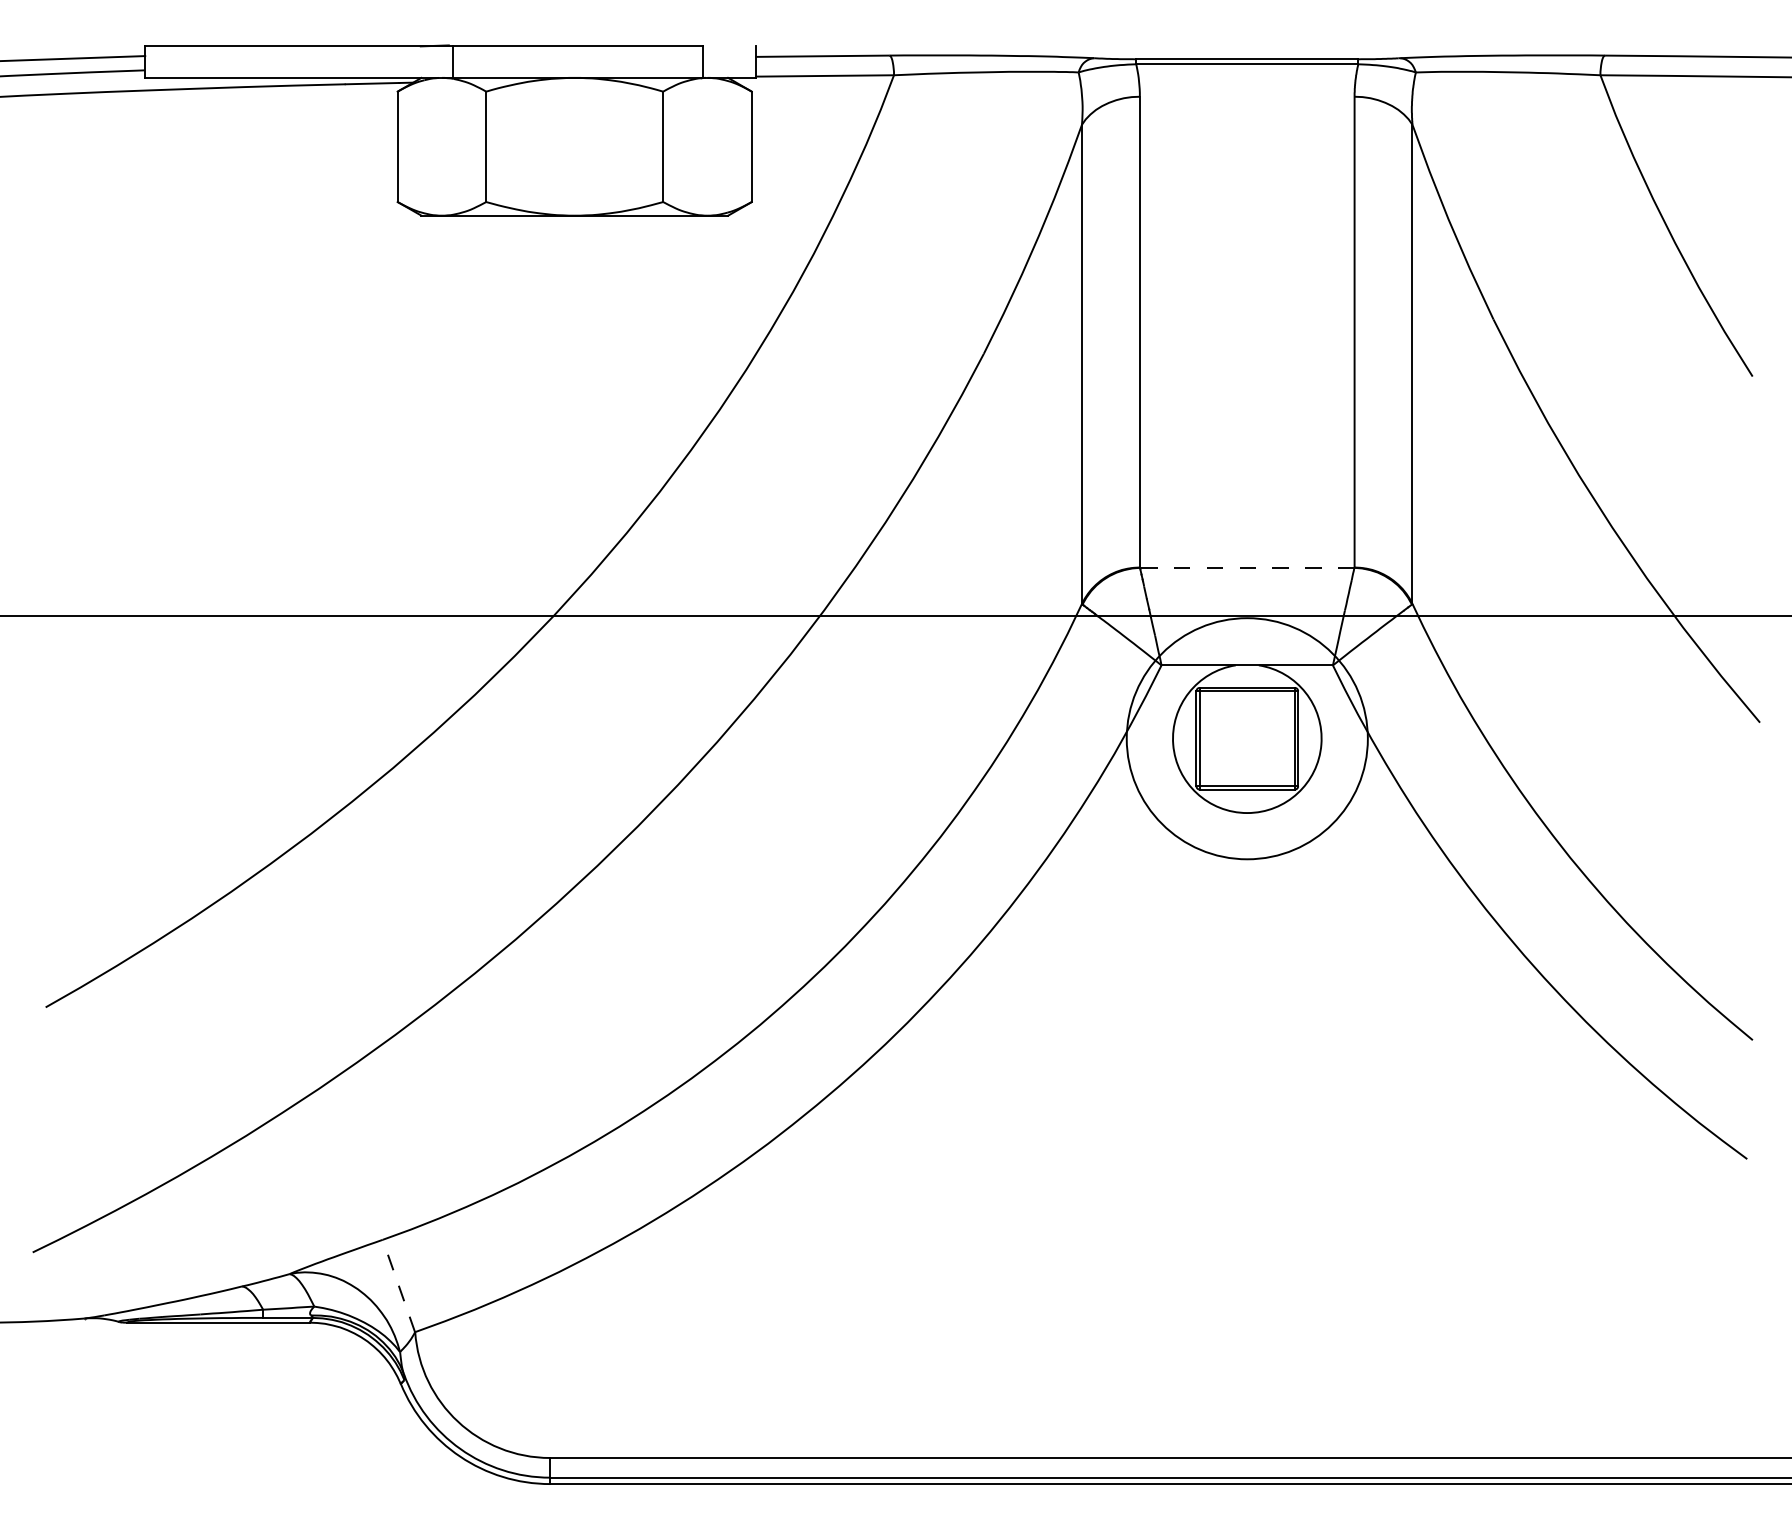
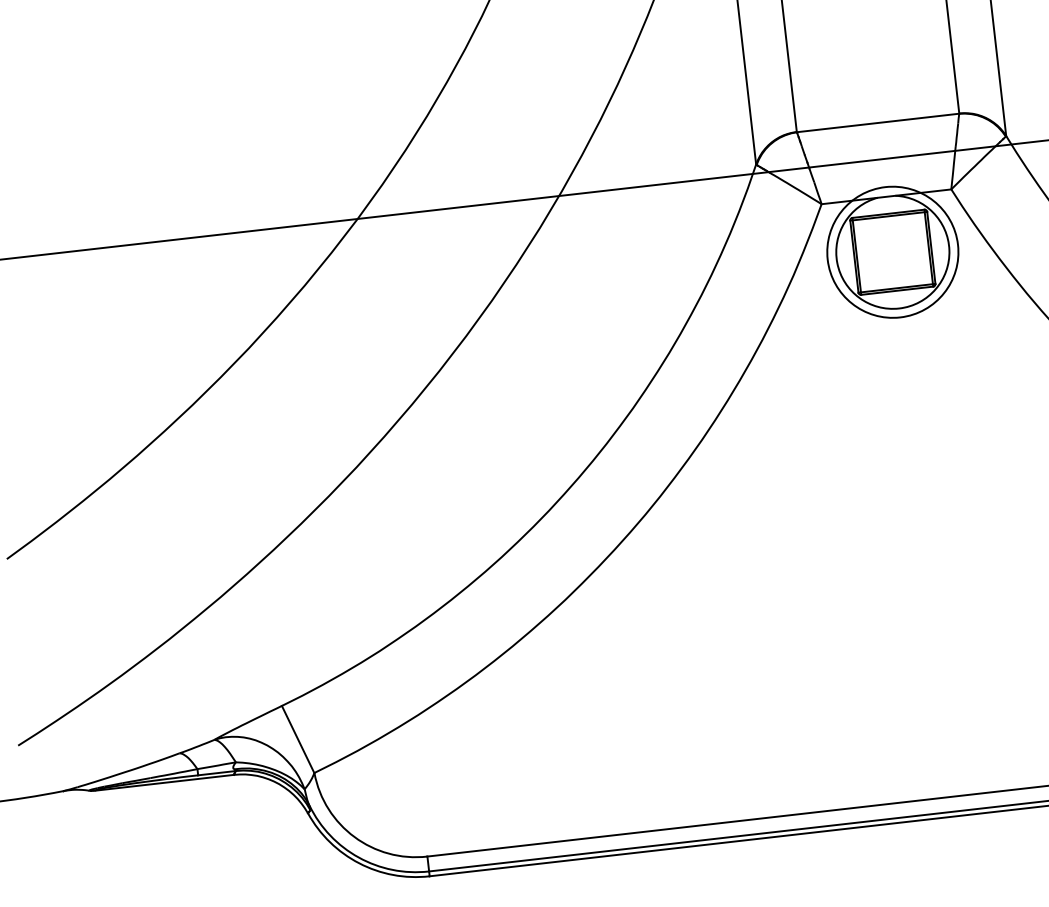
line: (1246, 567) -> (877, 122), dashed -> solid
circle: (1247, 738) -> (892, 252), size x0.71
line: (398, 1286) -> (297, 739), dashed -> solid

